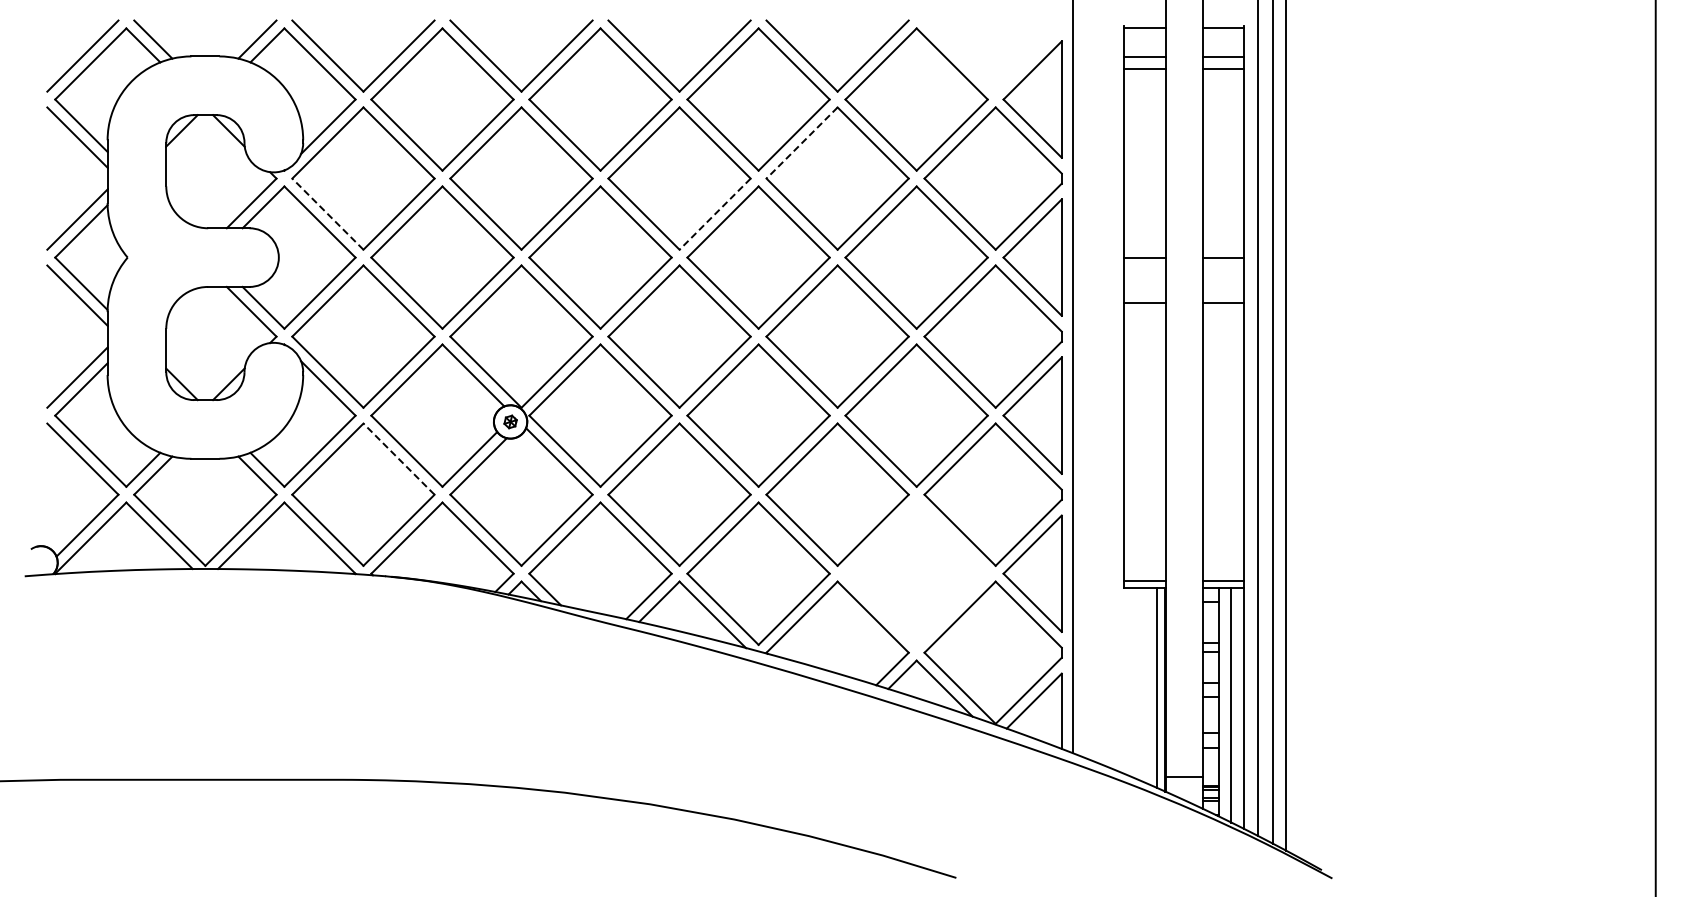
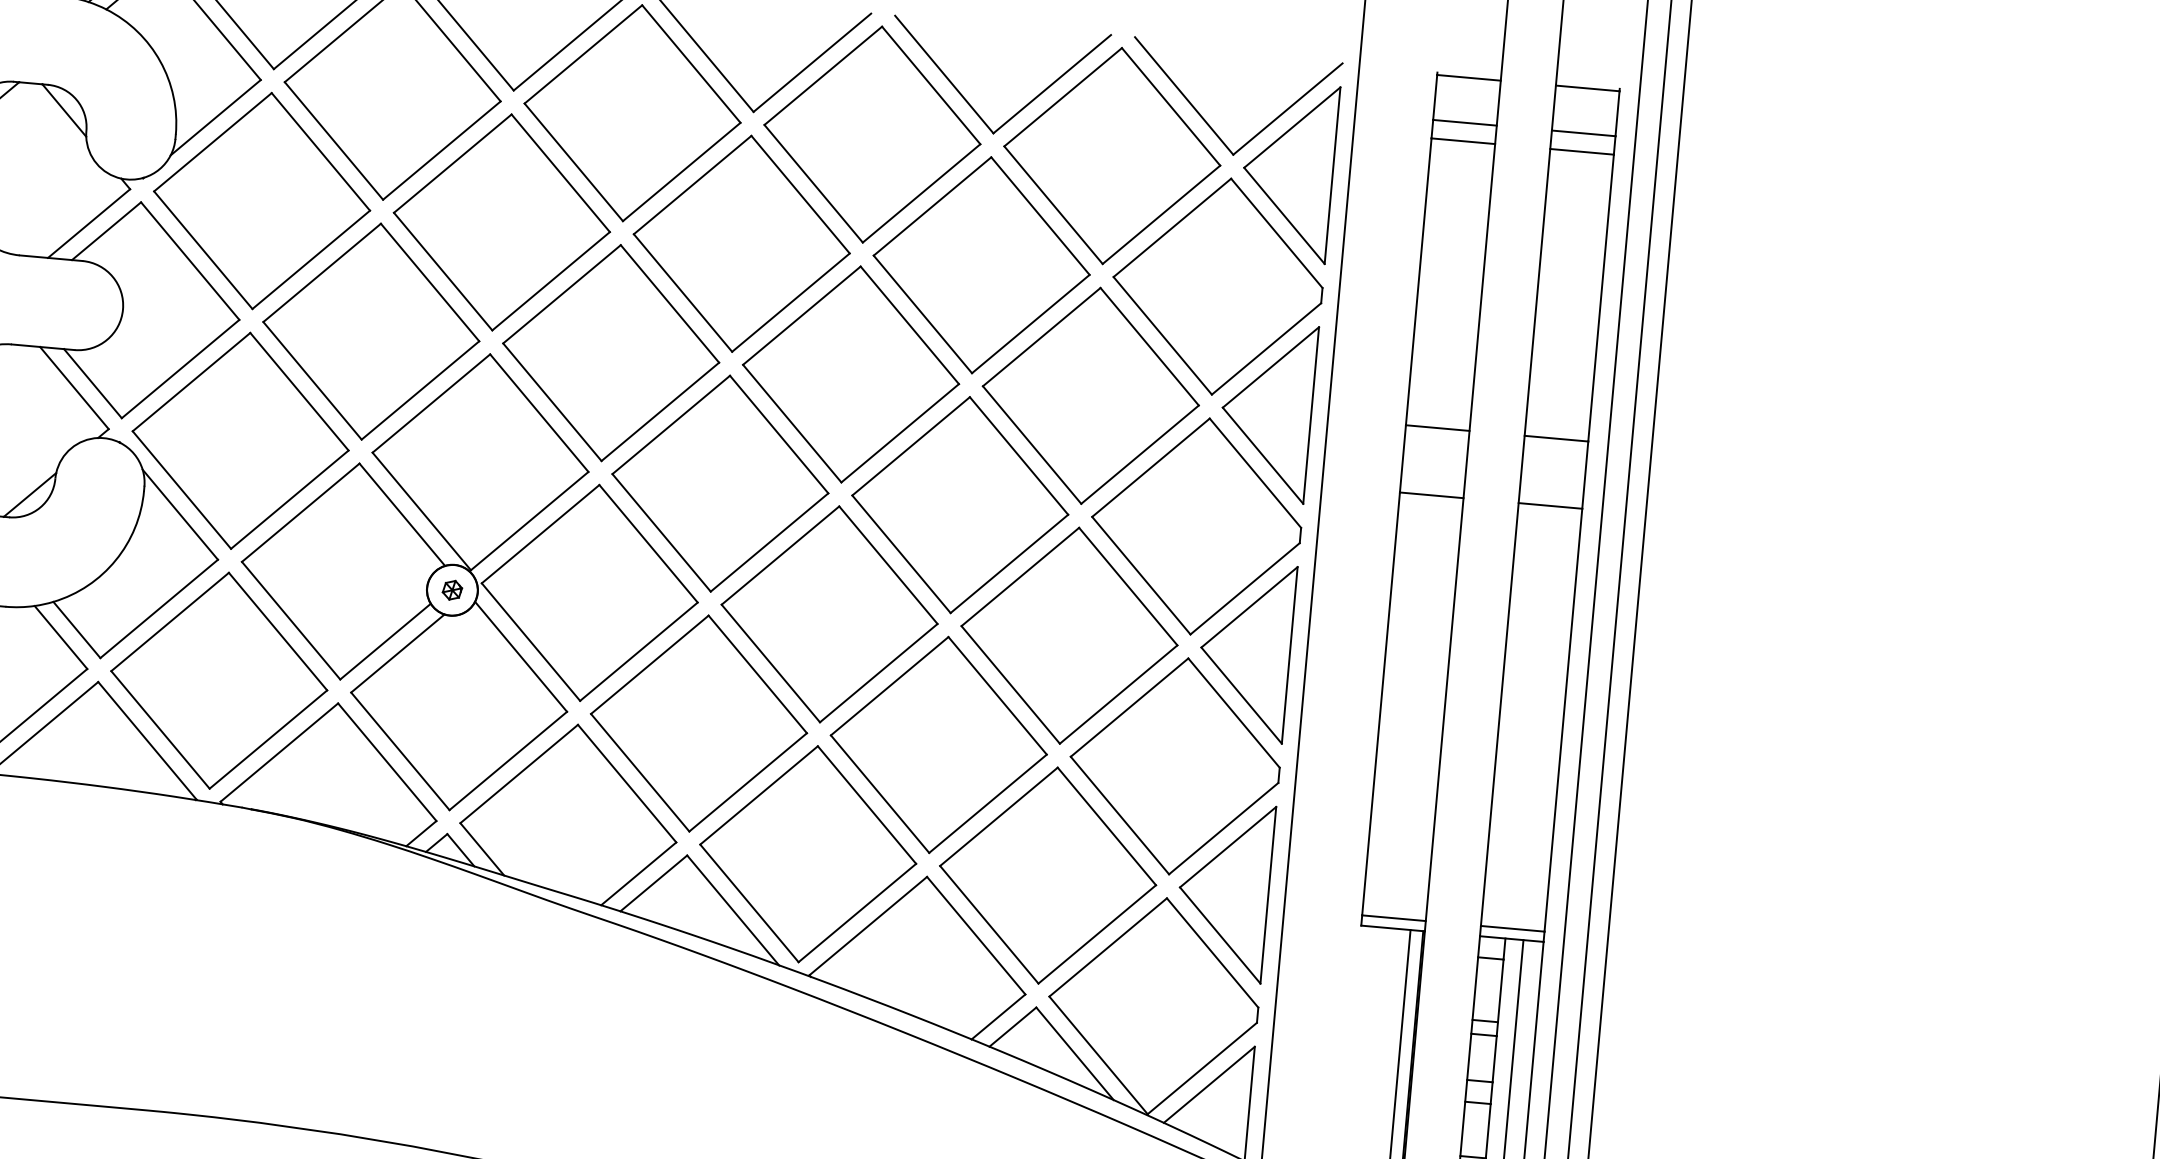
part: (976, 71) -> (1206, 121), added
line: (801, 143) -> (931, 207), dashed -> solid
line: (327, 213) -> (202, 249), dashed -> solid
line: (714, 214) -> (789, 303), dashed -> solid
line: (398, 458) -> (277, 630), dashed -> solid
part: (916, 573) -> (1047, 875), added

